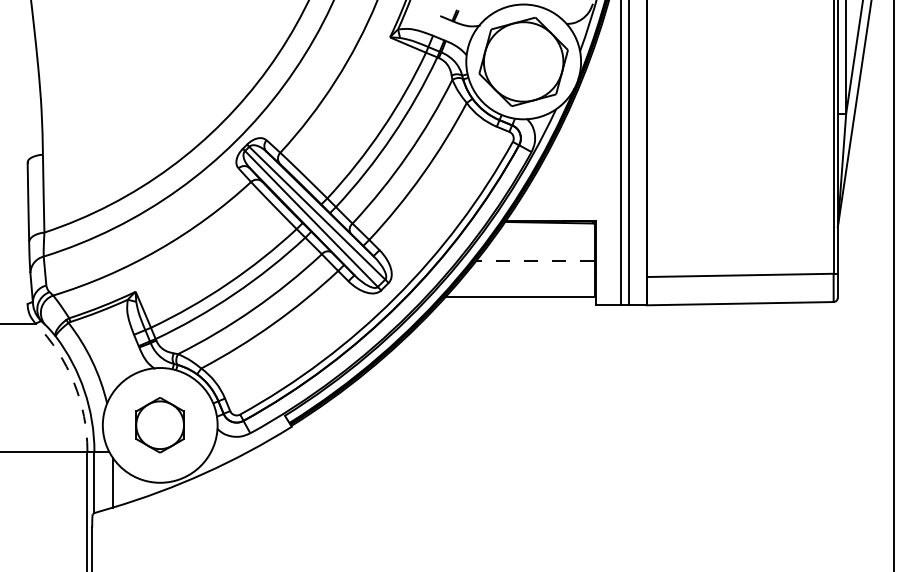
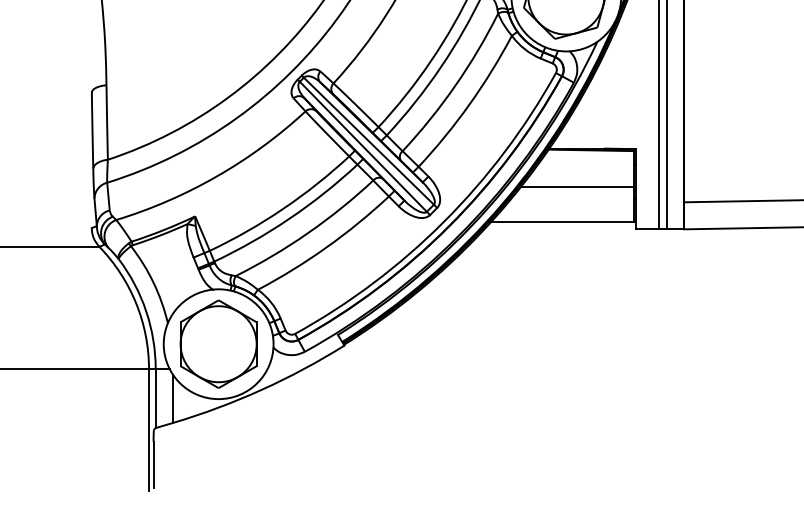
line: (535, 260) -> (577, 186), dashed -> solid
arc: (74, 382) -> (136, 303), dashed -> solid
part: (159, 424) -> (217, 343), size x1.67

